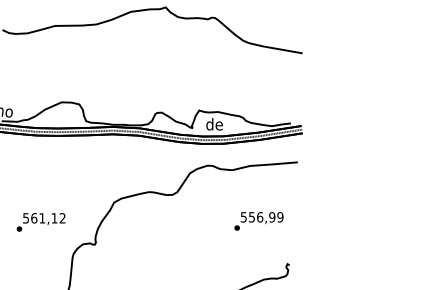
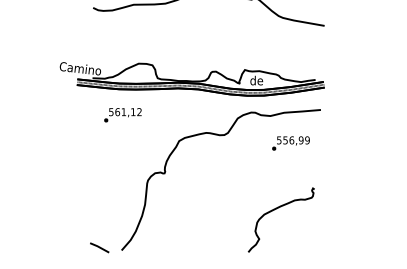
text: (258, 221) -> (290, 143), moved
text: (40, 222) -> (122, 115), moved

